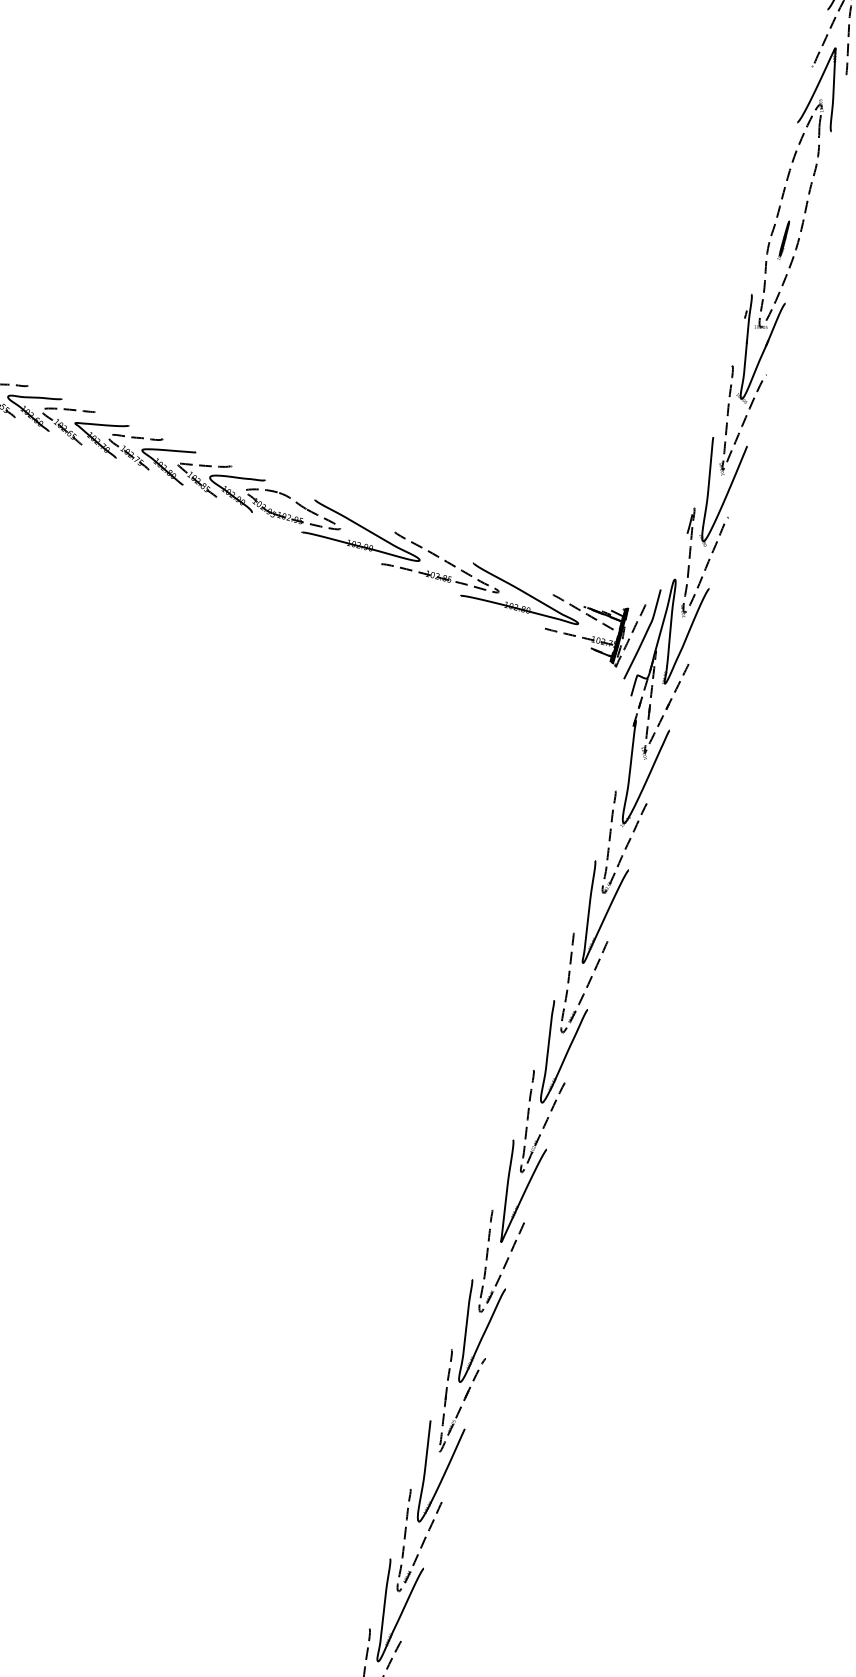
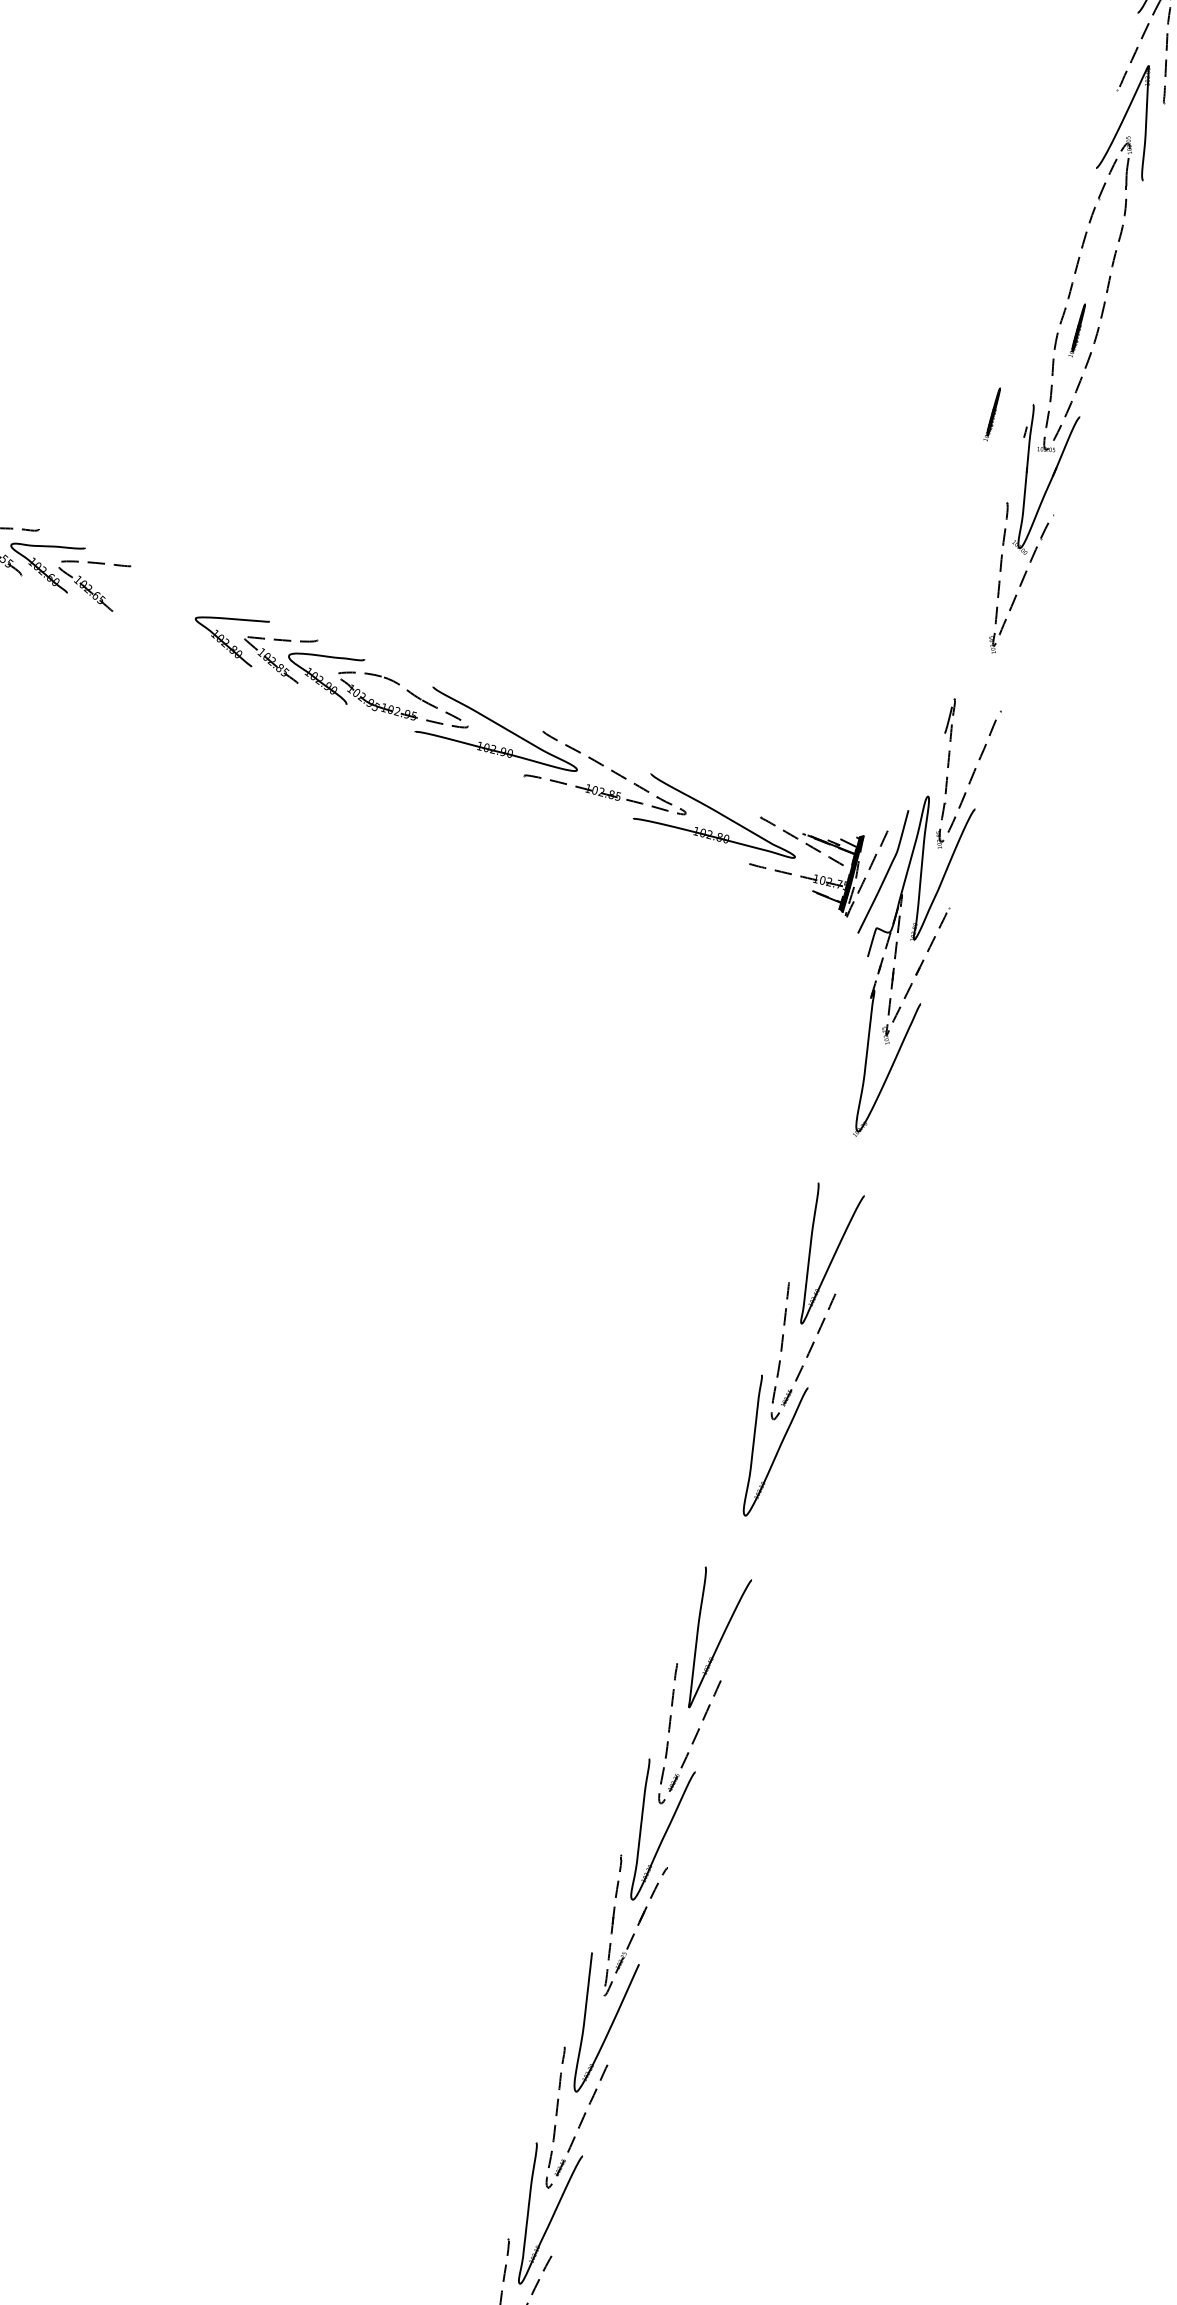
part: (721, 301) -> (991, 414), added
part: (118, 446) -> (163, 613), removed
part: (723, 491) -> (994, 675), removed
part: (624, 842) -> (858, 1157), removed
part: (542, 1121) -> (746, 1541), removed

